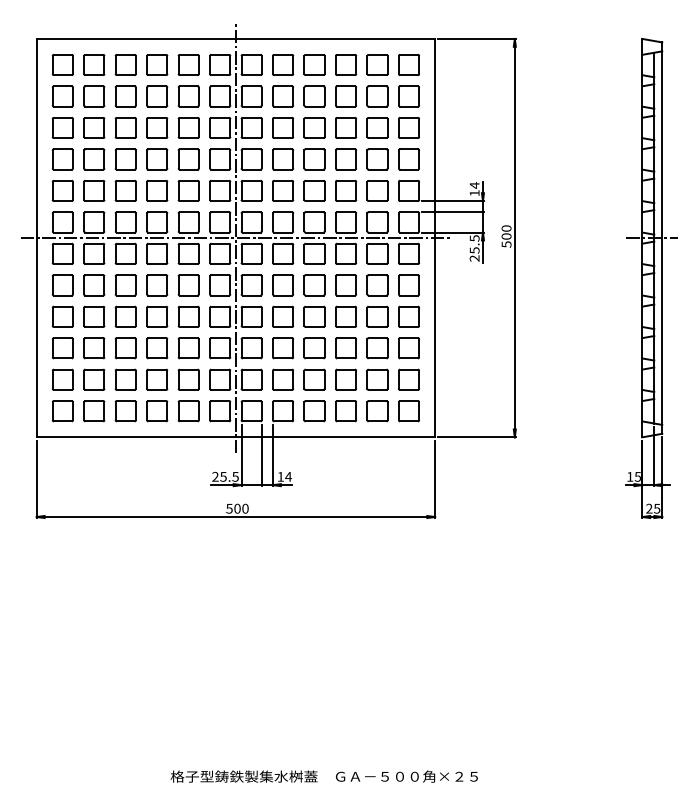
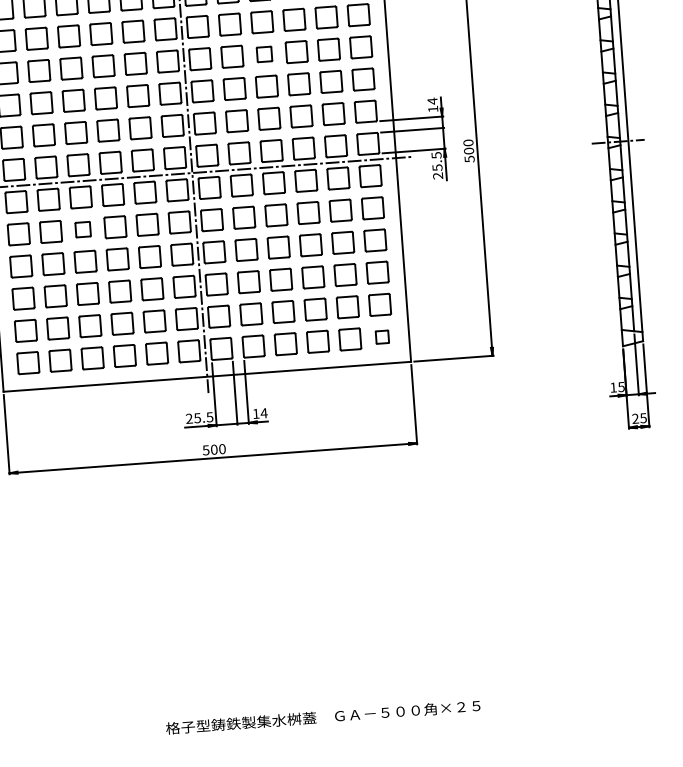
part: (314, 127) -> (264, 53), size x0.7
part: (125, 285) -> (82, 229), size x0.7
part: (408, 411) -> (381, 337), size x0.6

